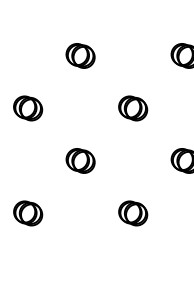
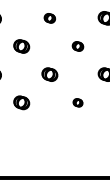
part: (79, 56) -> (49, 18), size x0.7
part: (132, 108) -> (77, 46), size x0.7
part: (132, 212) -> (77, 102), size x0.6

